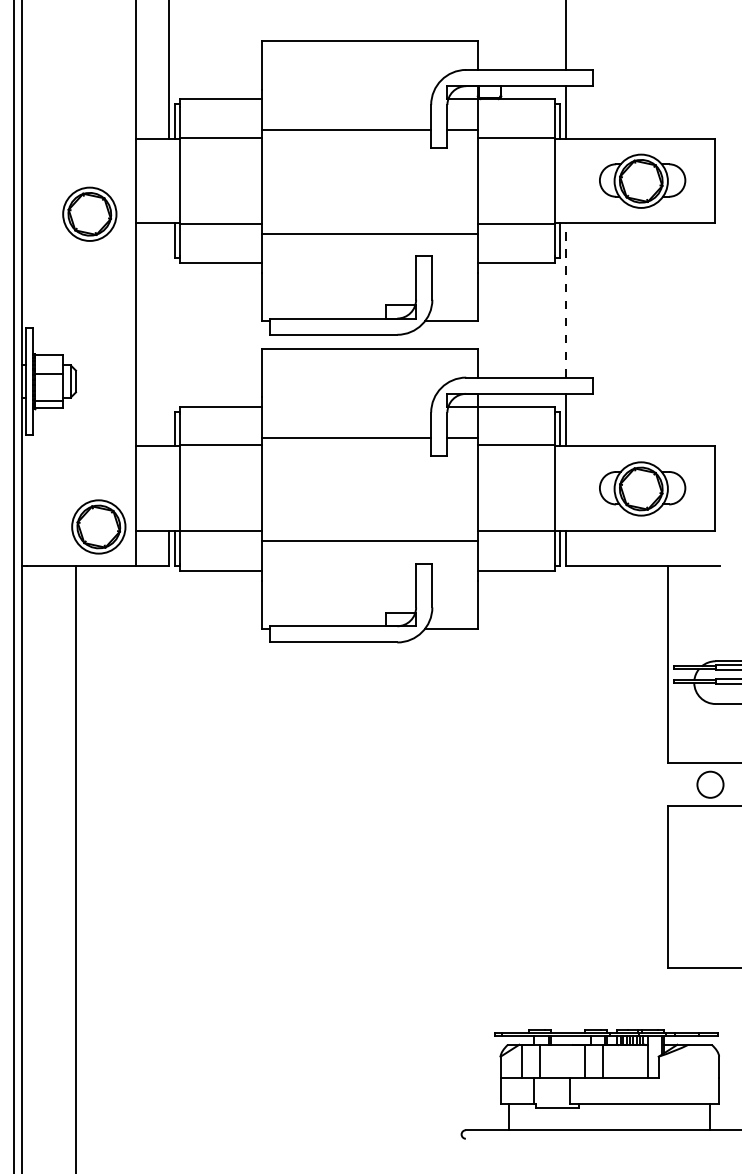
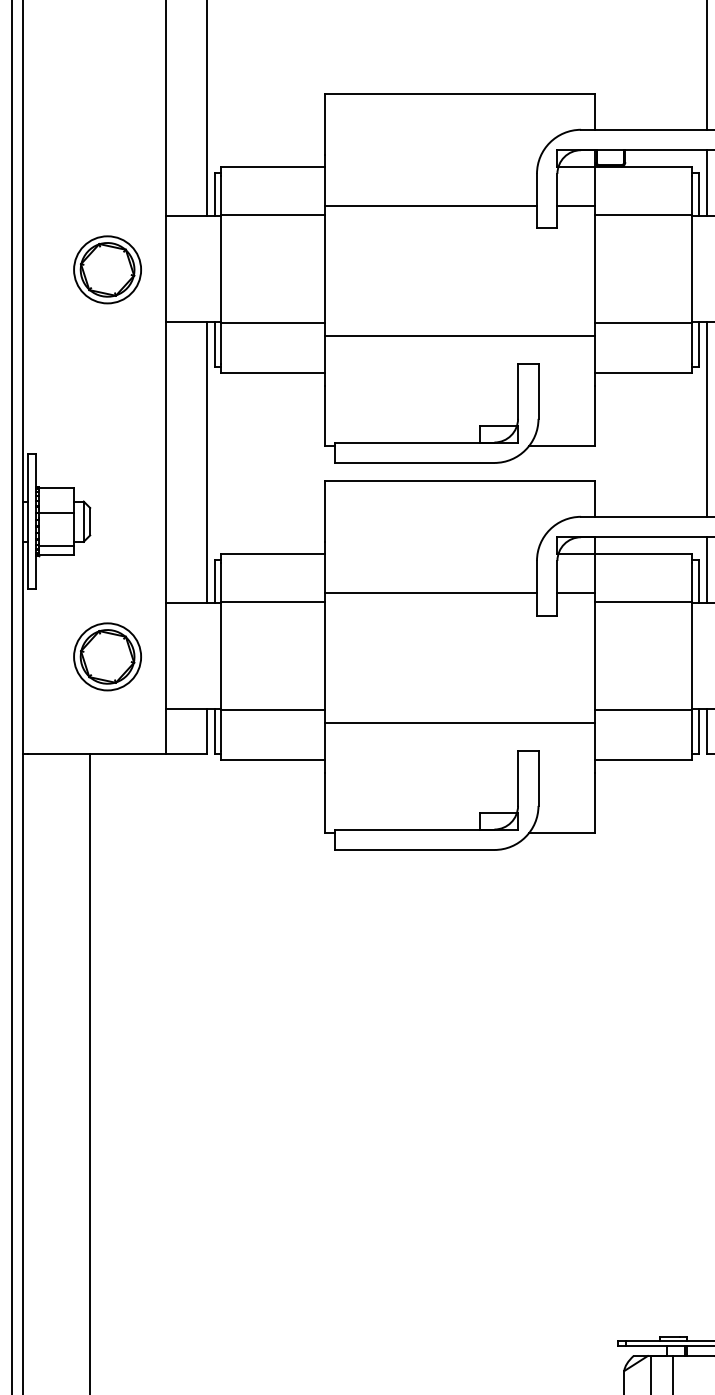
part: (89, 213) -> (107, 268), moved
line: (566, 299) -> (707, 418), dashed -> solid
line: (168, 334) -> (206, 462), added
part: (98, 526) -> (107, 656), moved

